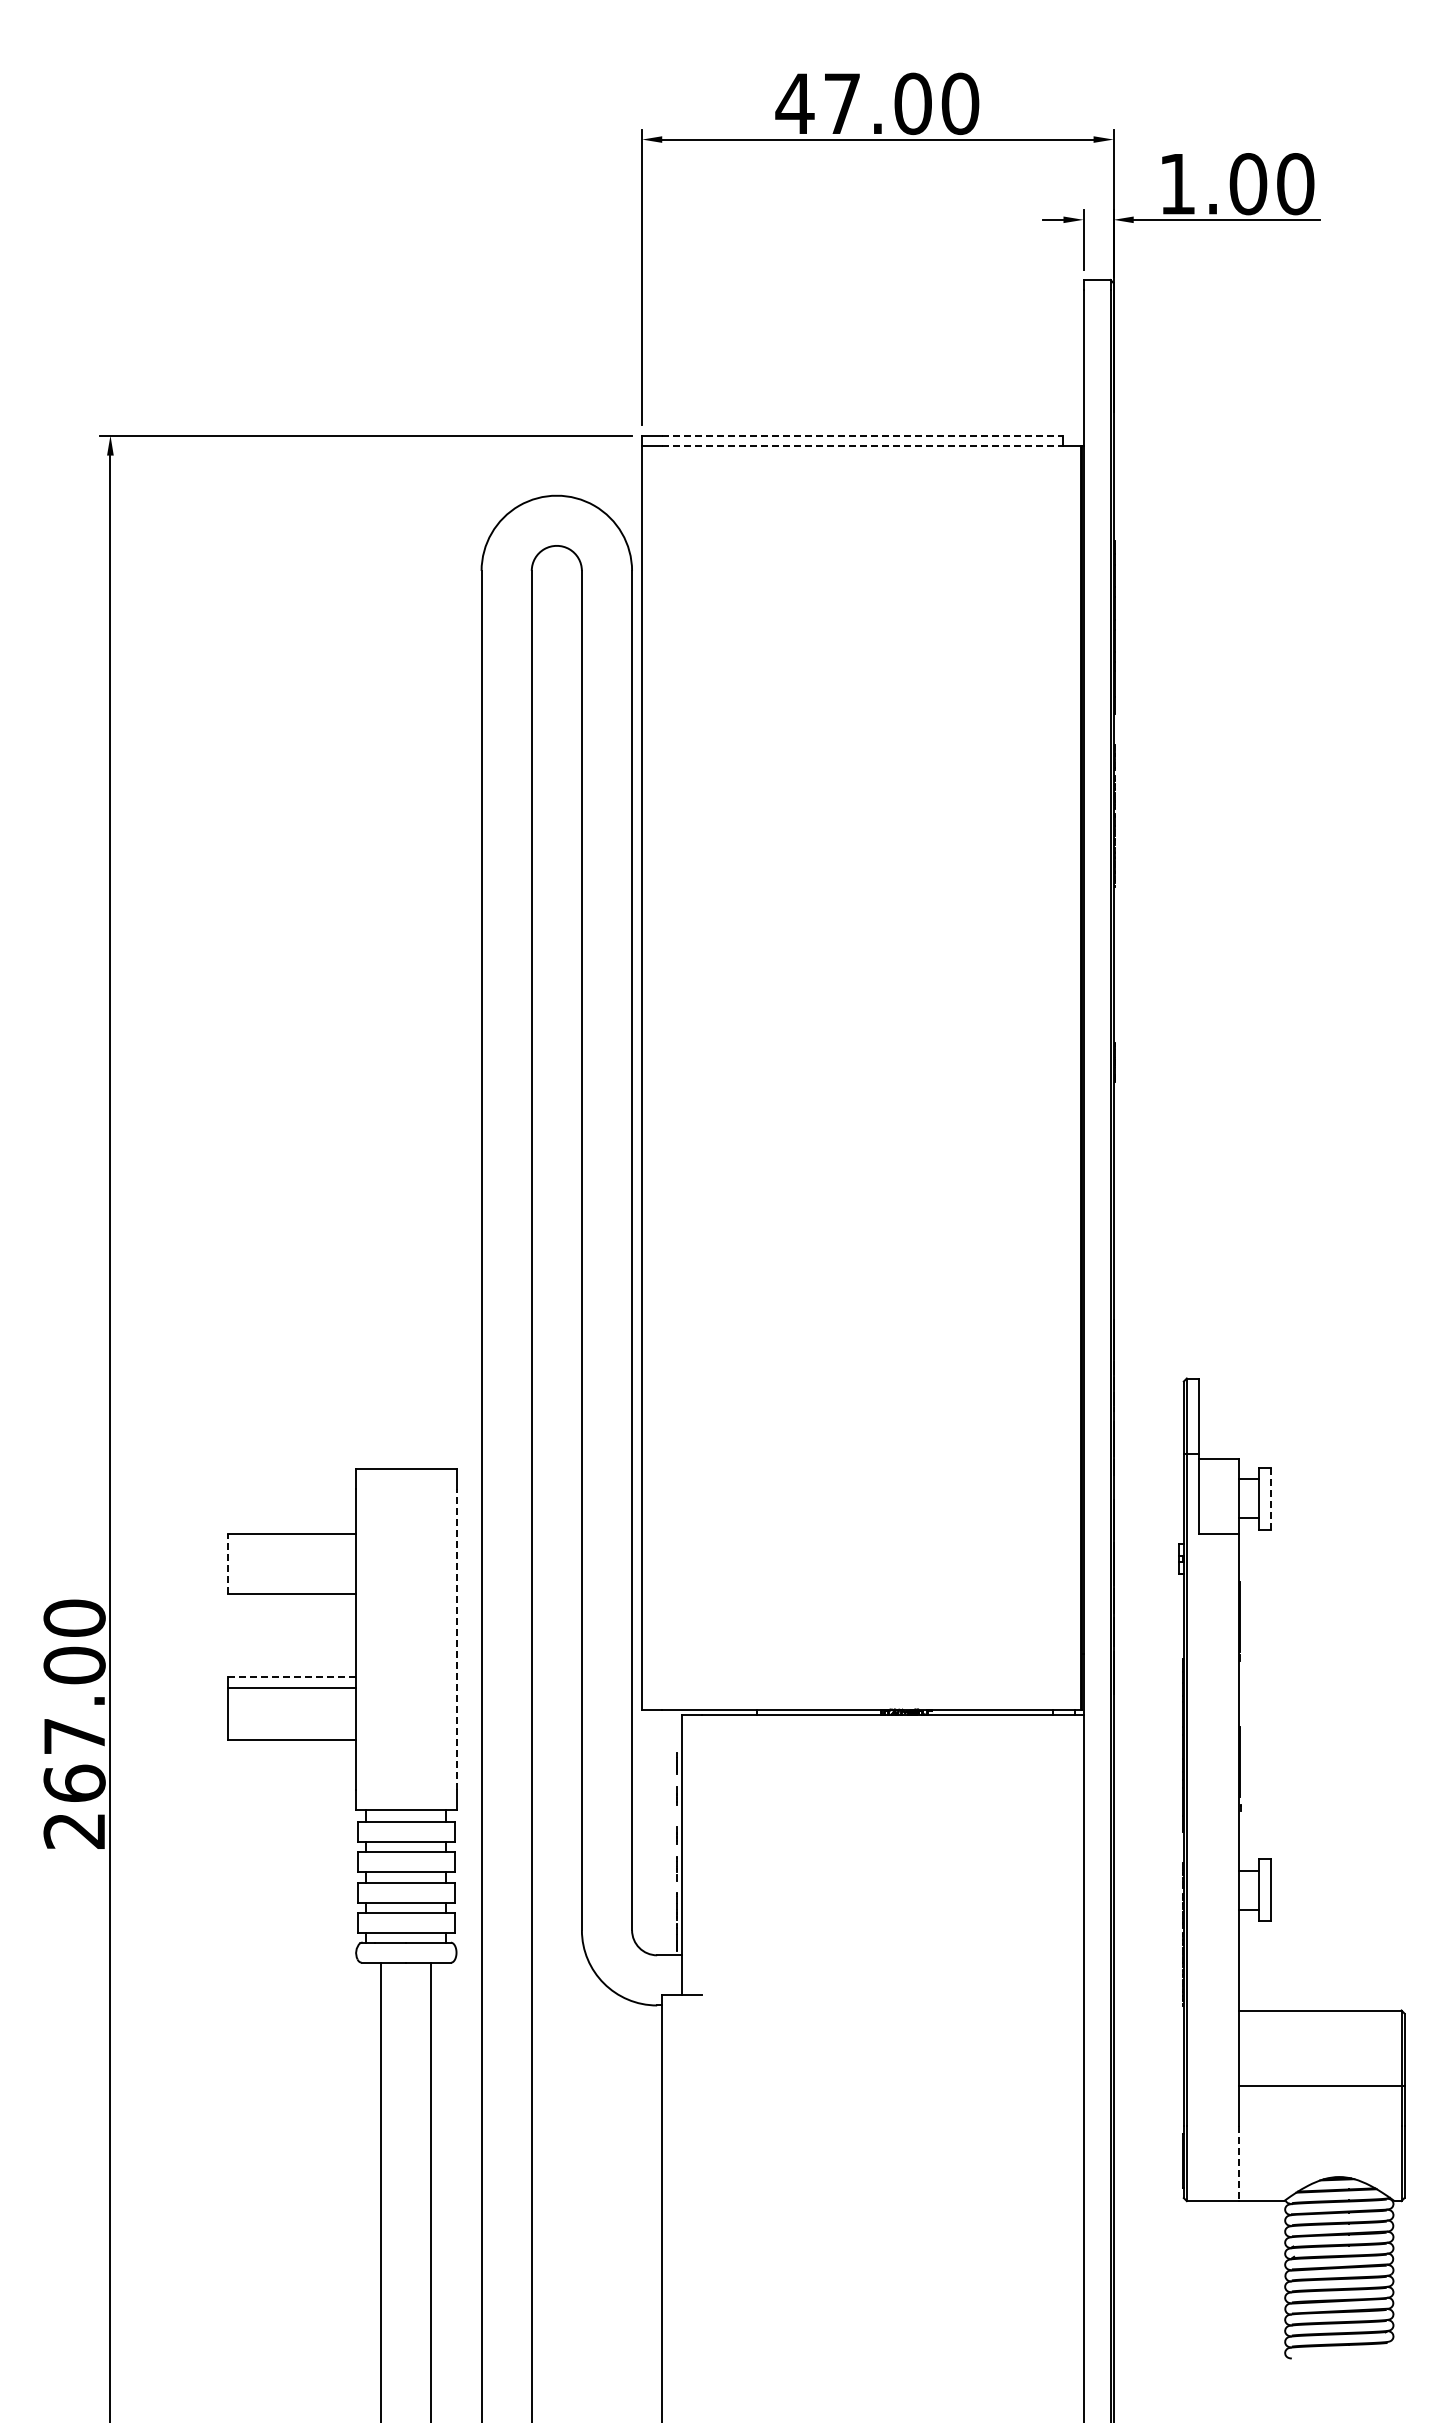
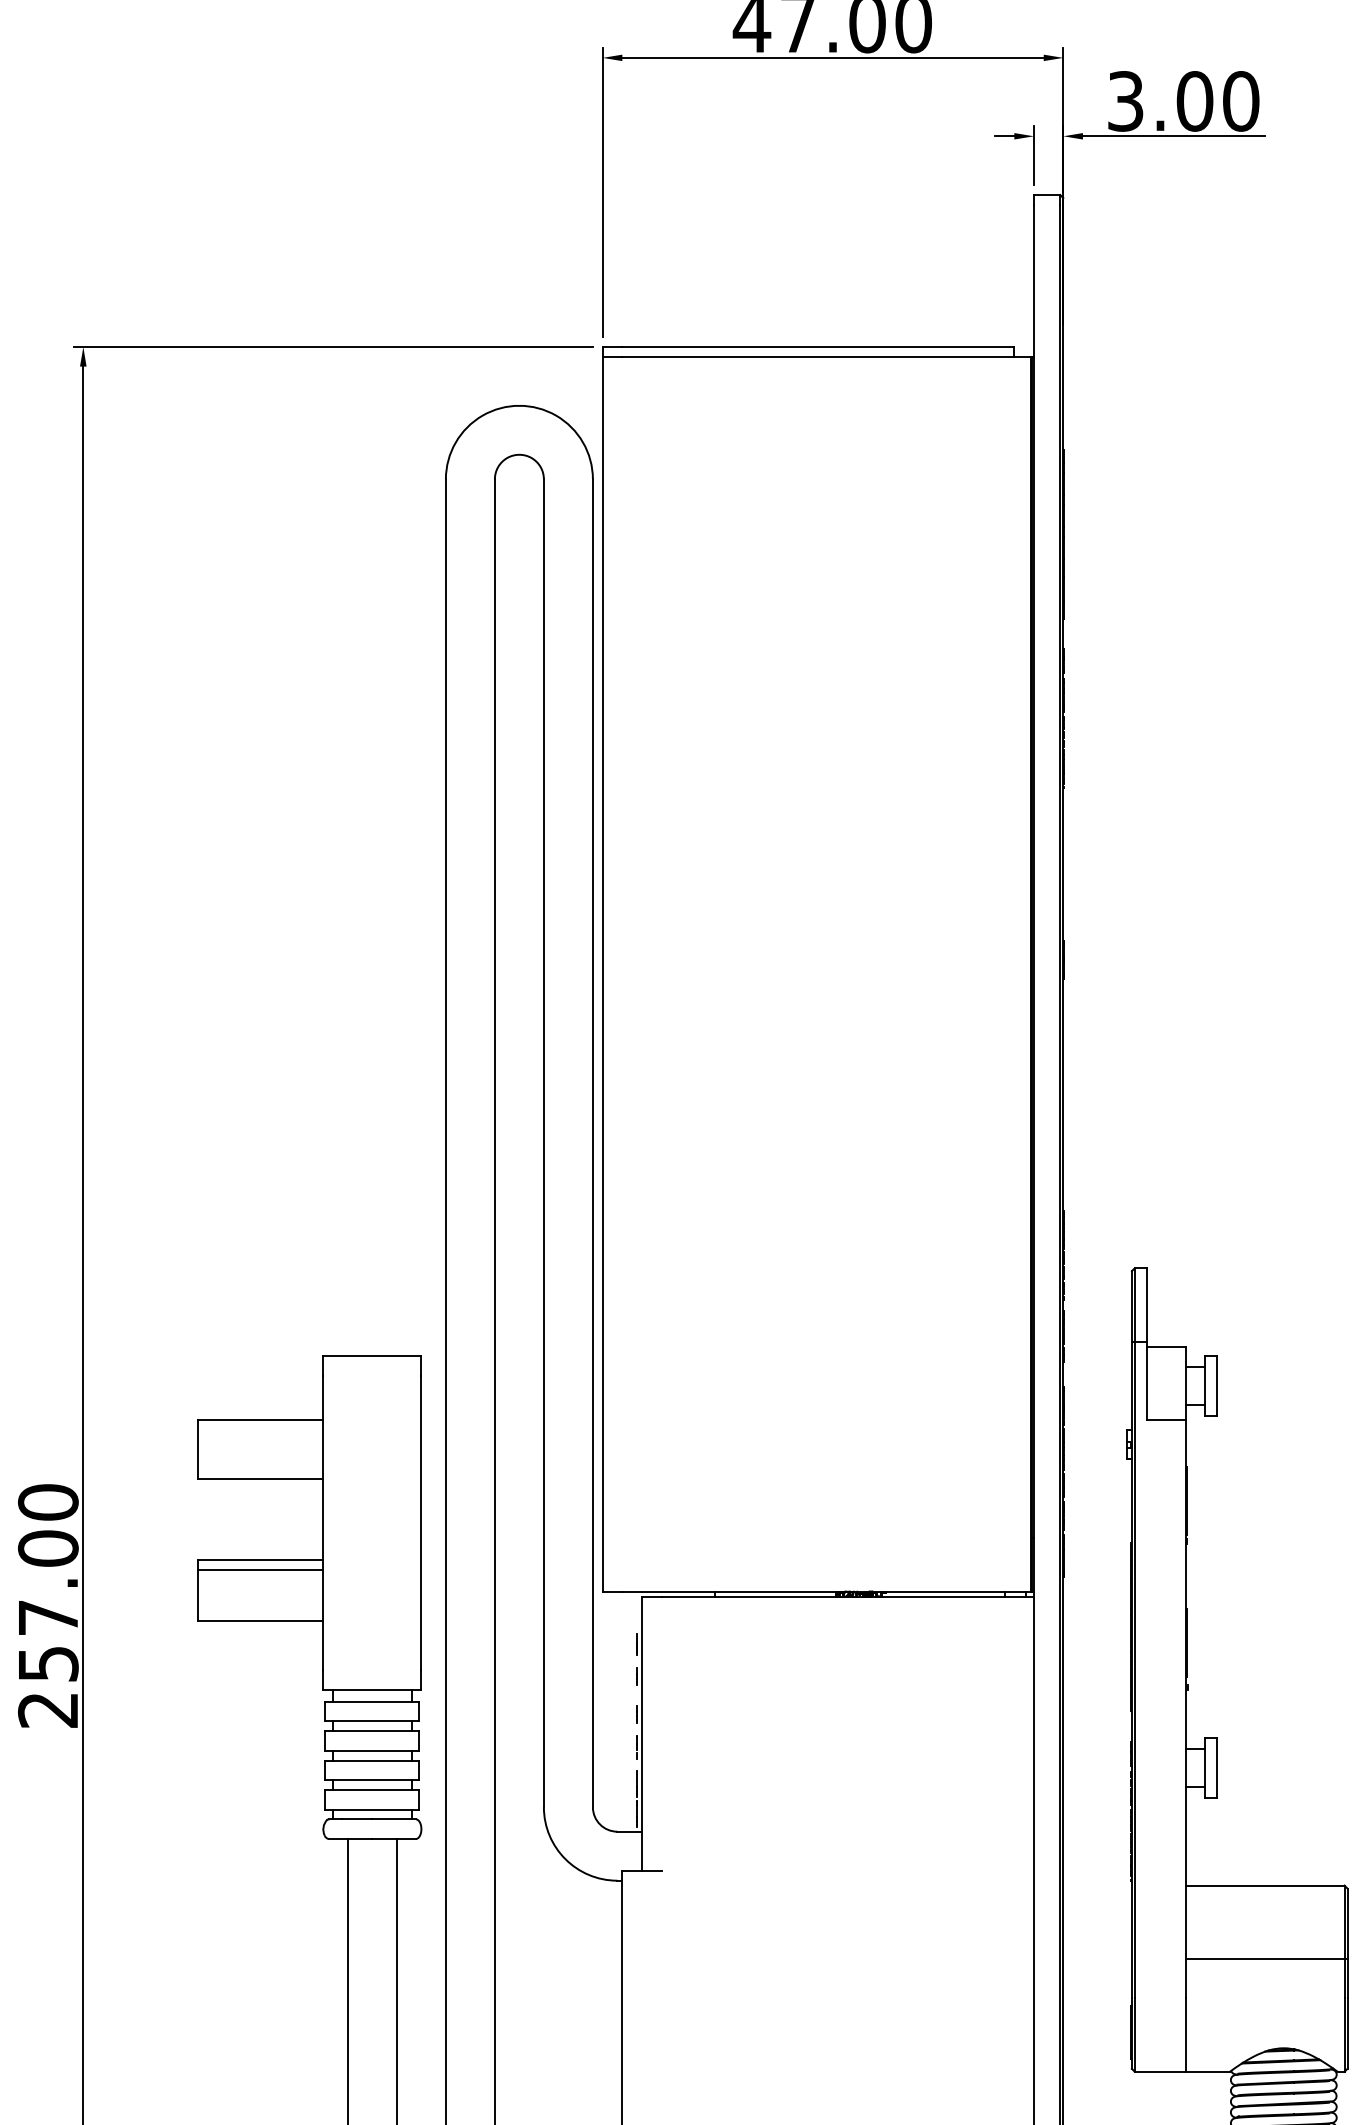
text: (1177, 184) -> (1125, 101), 1.00 -> 3.00
line: (862, 435) -> (818, 346), dashed -> solid
line: (862, 445) -> (818, 356), dashed -> solid
line: (1271, 1498) -> (1217, 1385), dashed -> solid
line: (228, 1563) -> (198, 1448), dashed -> solid
line: (456, 1638) -> (421, 1522), dashed -> solid
line: (291, 1677) -> (260, 1560), dashed -> solid
text: (74, 1782) -> (48, 1662), 267.00 -> 257.00
line: (1239, 2163) -> (1186, 2035), dashed -> solid

